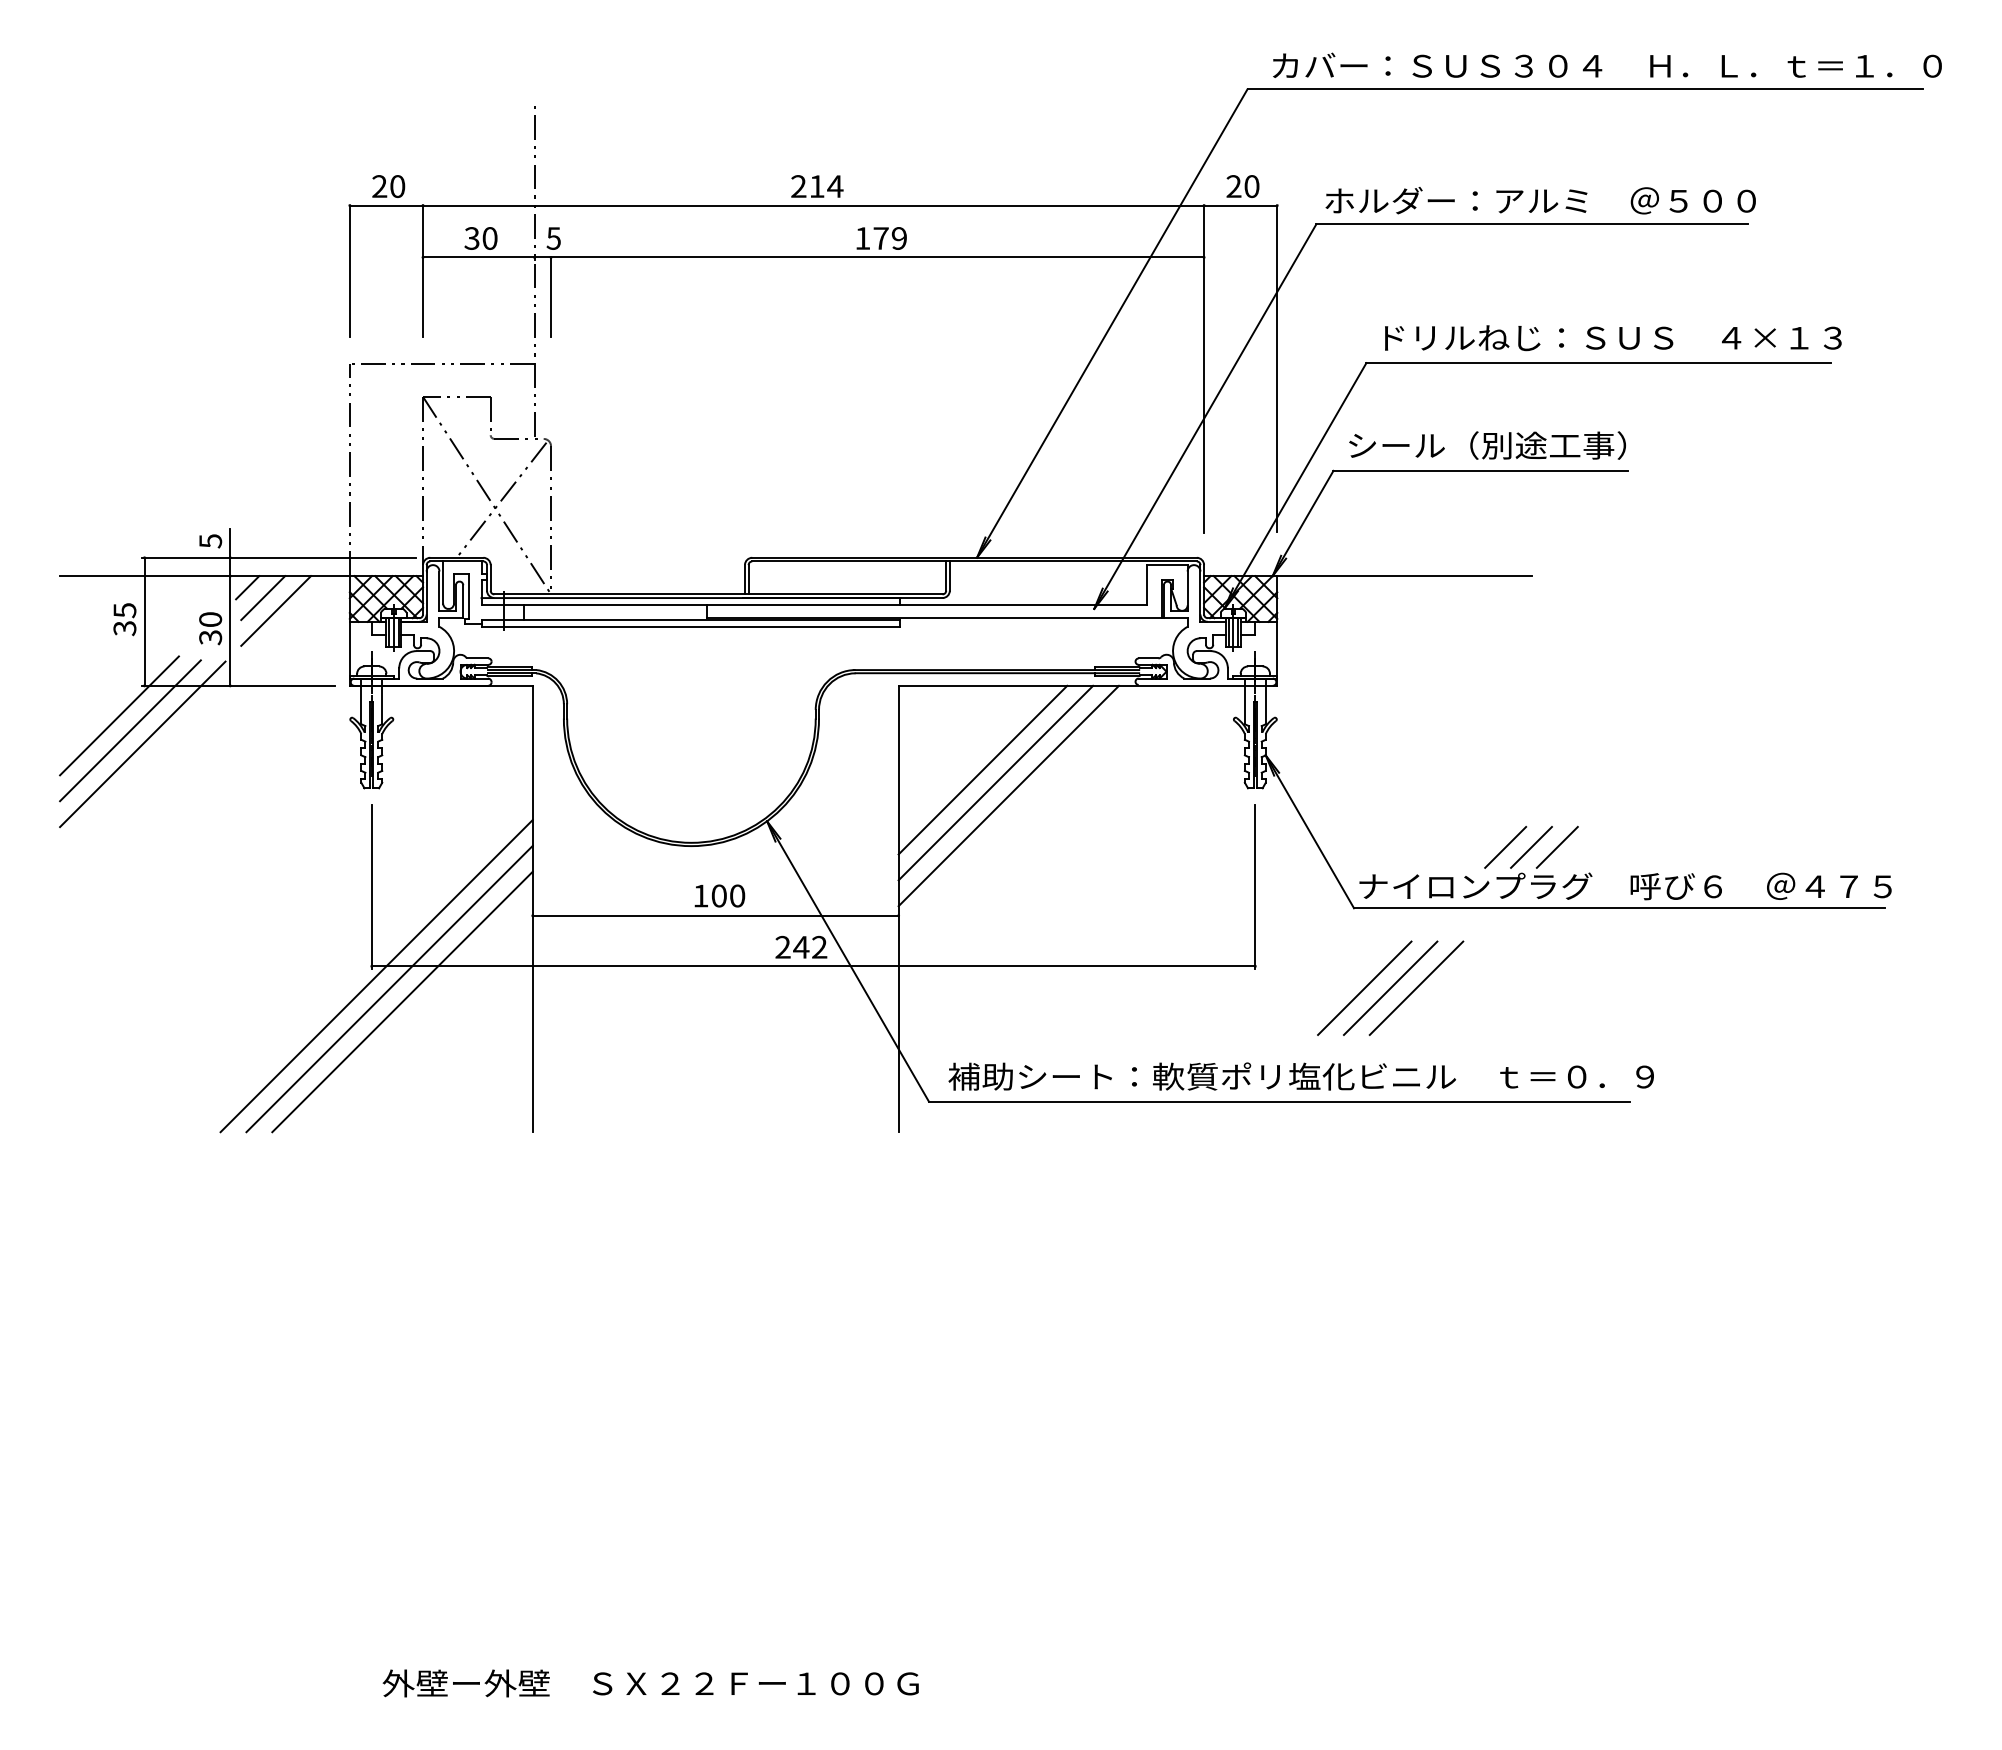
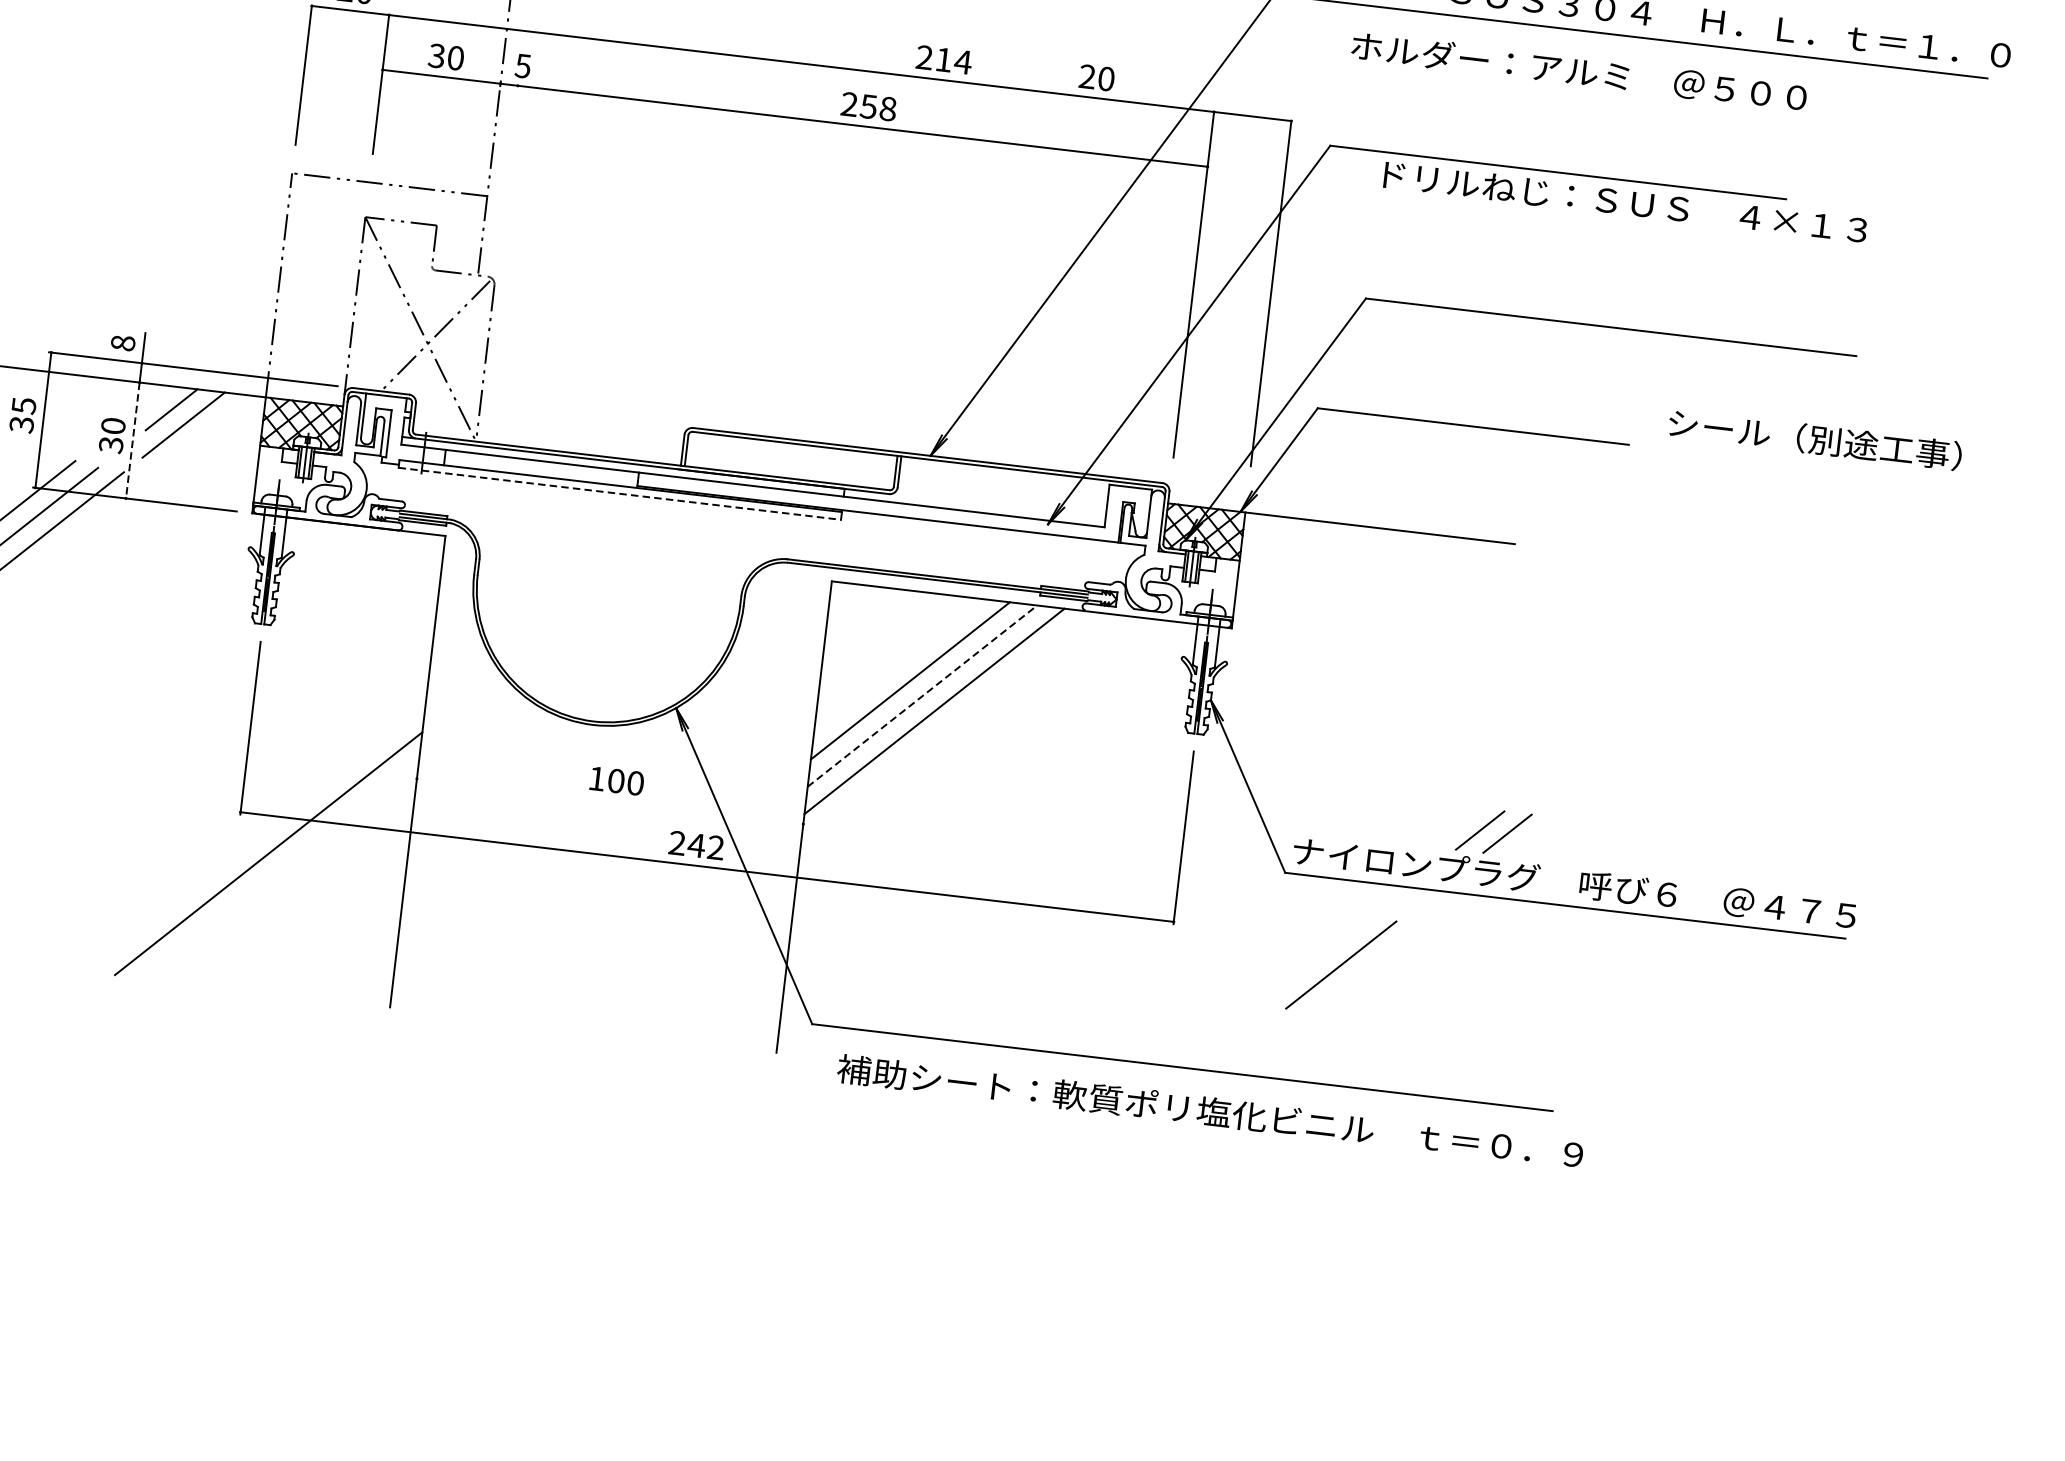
text: (817, 186) -> (944, 59), moved
text: (1242, 186) -> (1096, 77), moved
text: (1540, 200) -> (1579, 71), moved
text: (881, 238) -> (869, 106), 179 -> 258
line: (551, 297) -> (513, 128), removed
text: (1613, 338) -> (1625, 203), moved
text: (1487, 445) -> (1815, 439), moved
text: (210, 541) -> (123, 343), 5 -> 8
line: (247, 587) -> (156, 396), removed
line: (691, 627) -> (620, 494), solid -> dashed
line: (230, 630) -> (133, 440), solid -> dashed
line: (995, 783) -> (922, 696), solid -> dashed
line: (1505, 846) -> (1452, 826), removed
line: (715, 915) -> (609, 801), removed
line: (376, 976) -> (244, 823), removed
line: (1364, 987) -> (1286, 957), removed
line: (1390, 987) -> (1313, 960), removed
line: (389, 988) -> (256, 837), removed
text: (1300, 1076) -> (1209, 1111), moved

